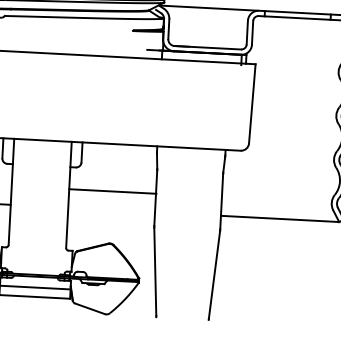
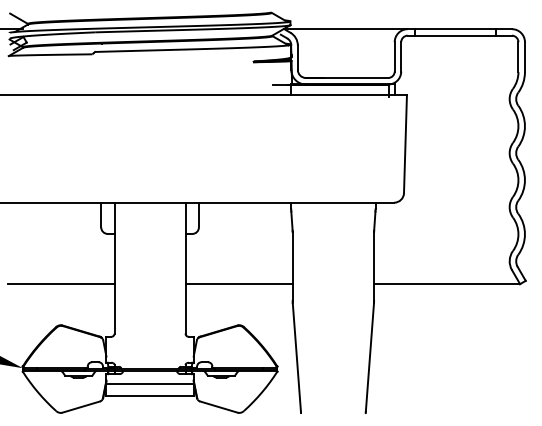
line: (112, 191) -> (239, 284), moved

